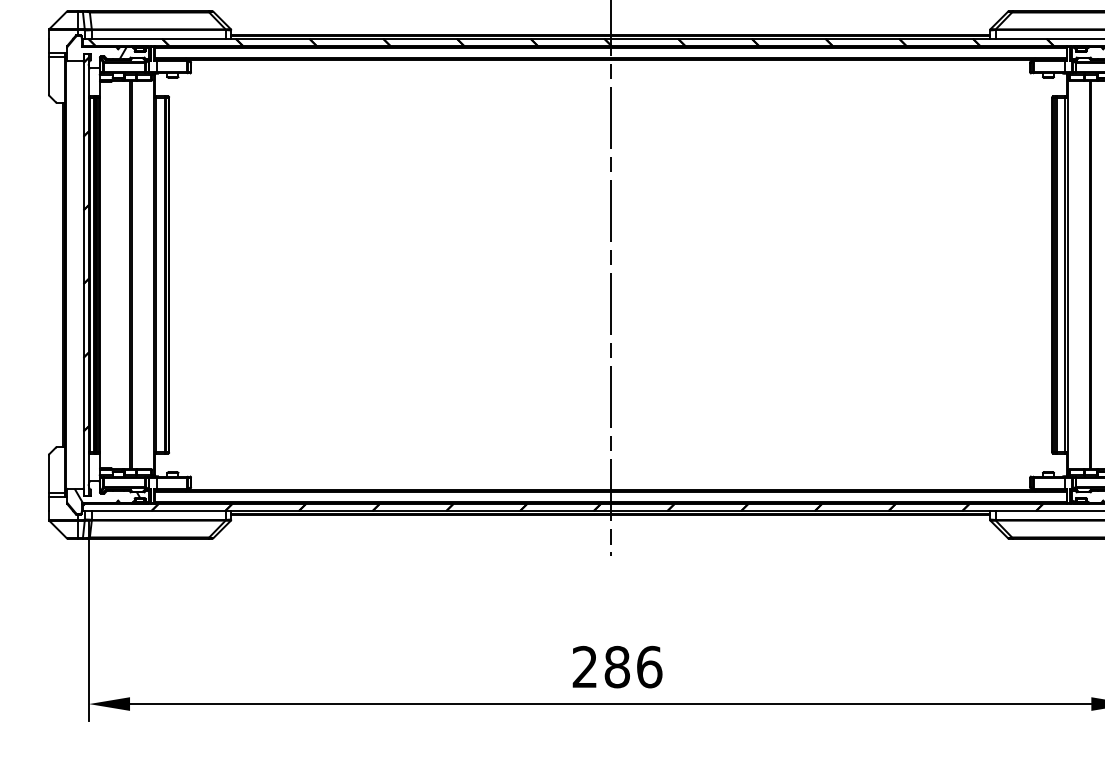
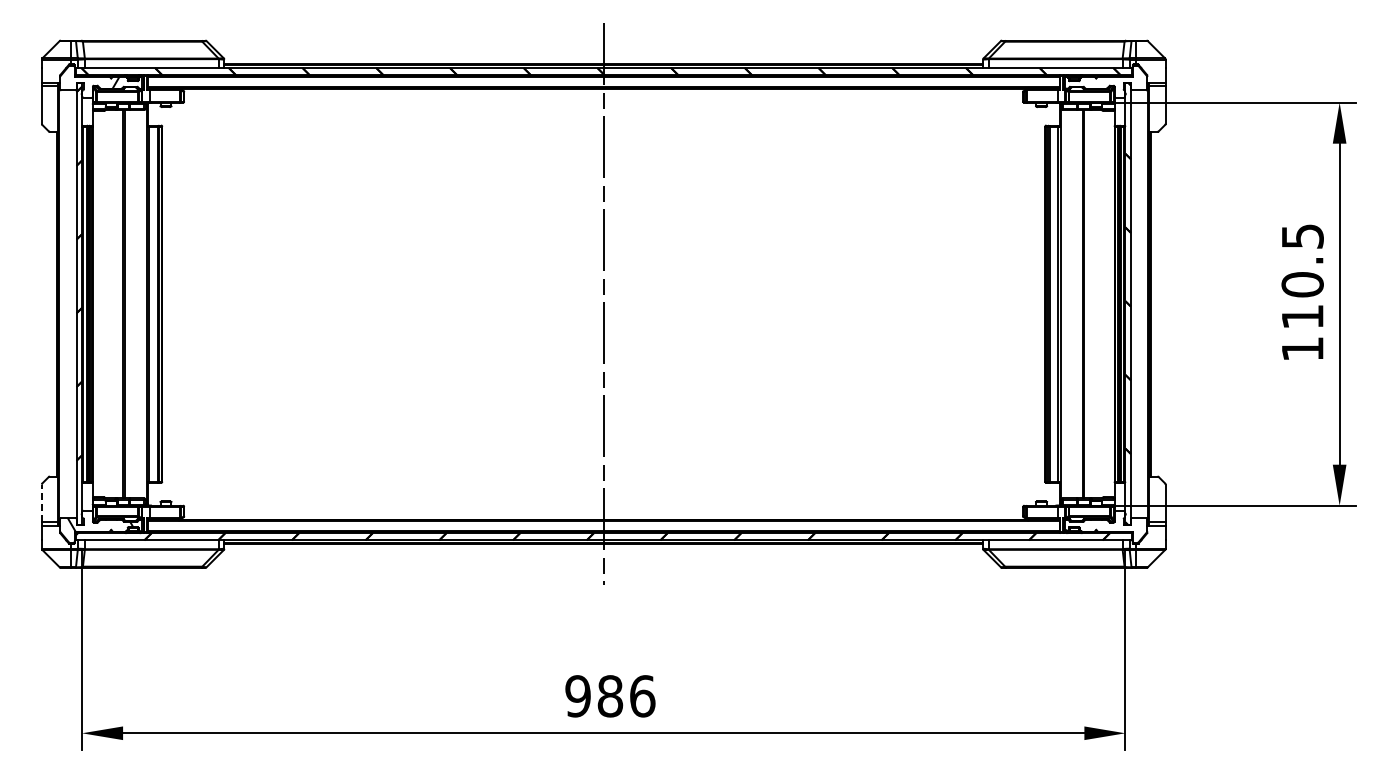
line: (48, 474) -> (41, 503), solid -> dashed
text: (584, 667) -> (577, 696), 286 -> 986

